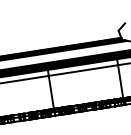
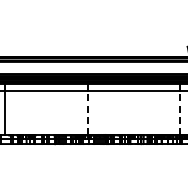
line: (120, 81) -> (180, 113), solid -> dashed
line: (51, 92) -> (88, 113), solid -> dashed

